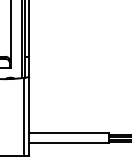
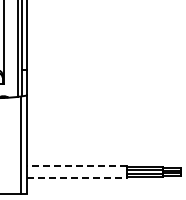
line: (69, 133) -> (76, 165), solid -> dashed
line: (69, 143) -> (76, 178), solid -> dashed

